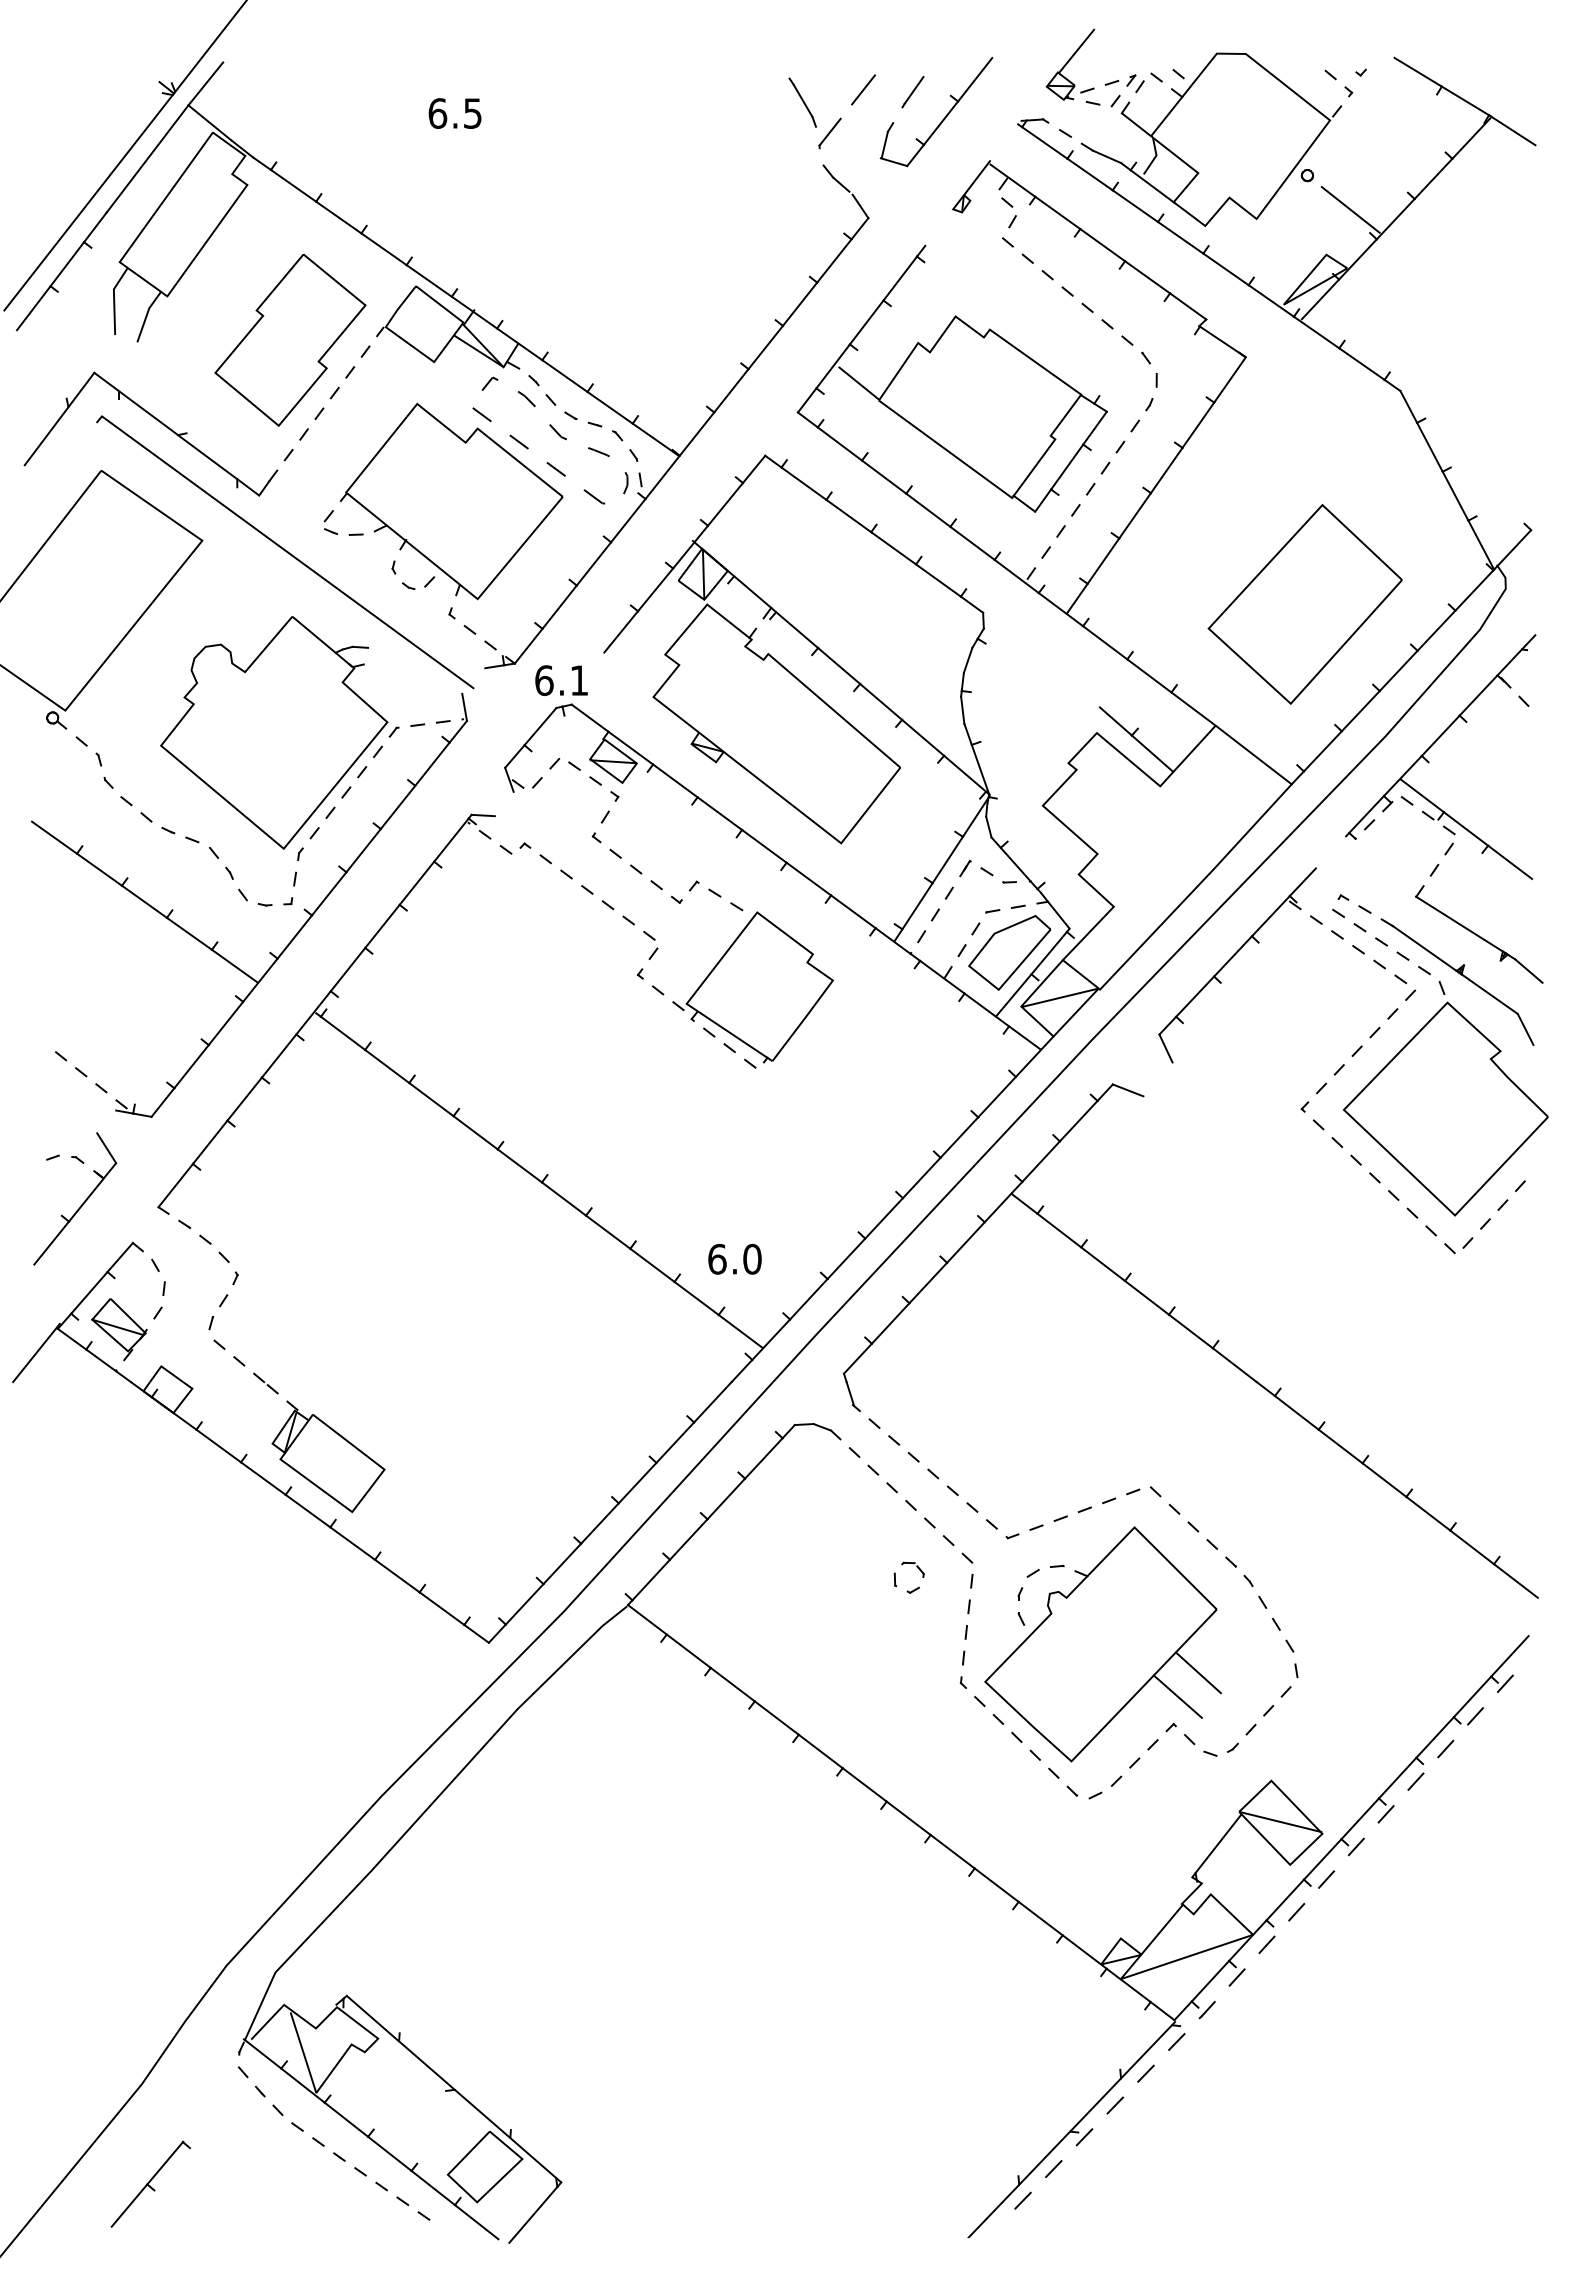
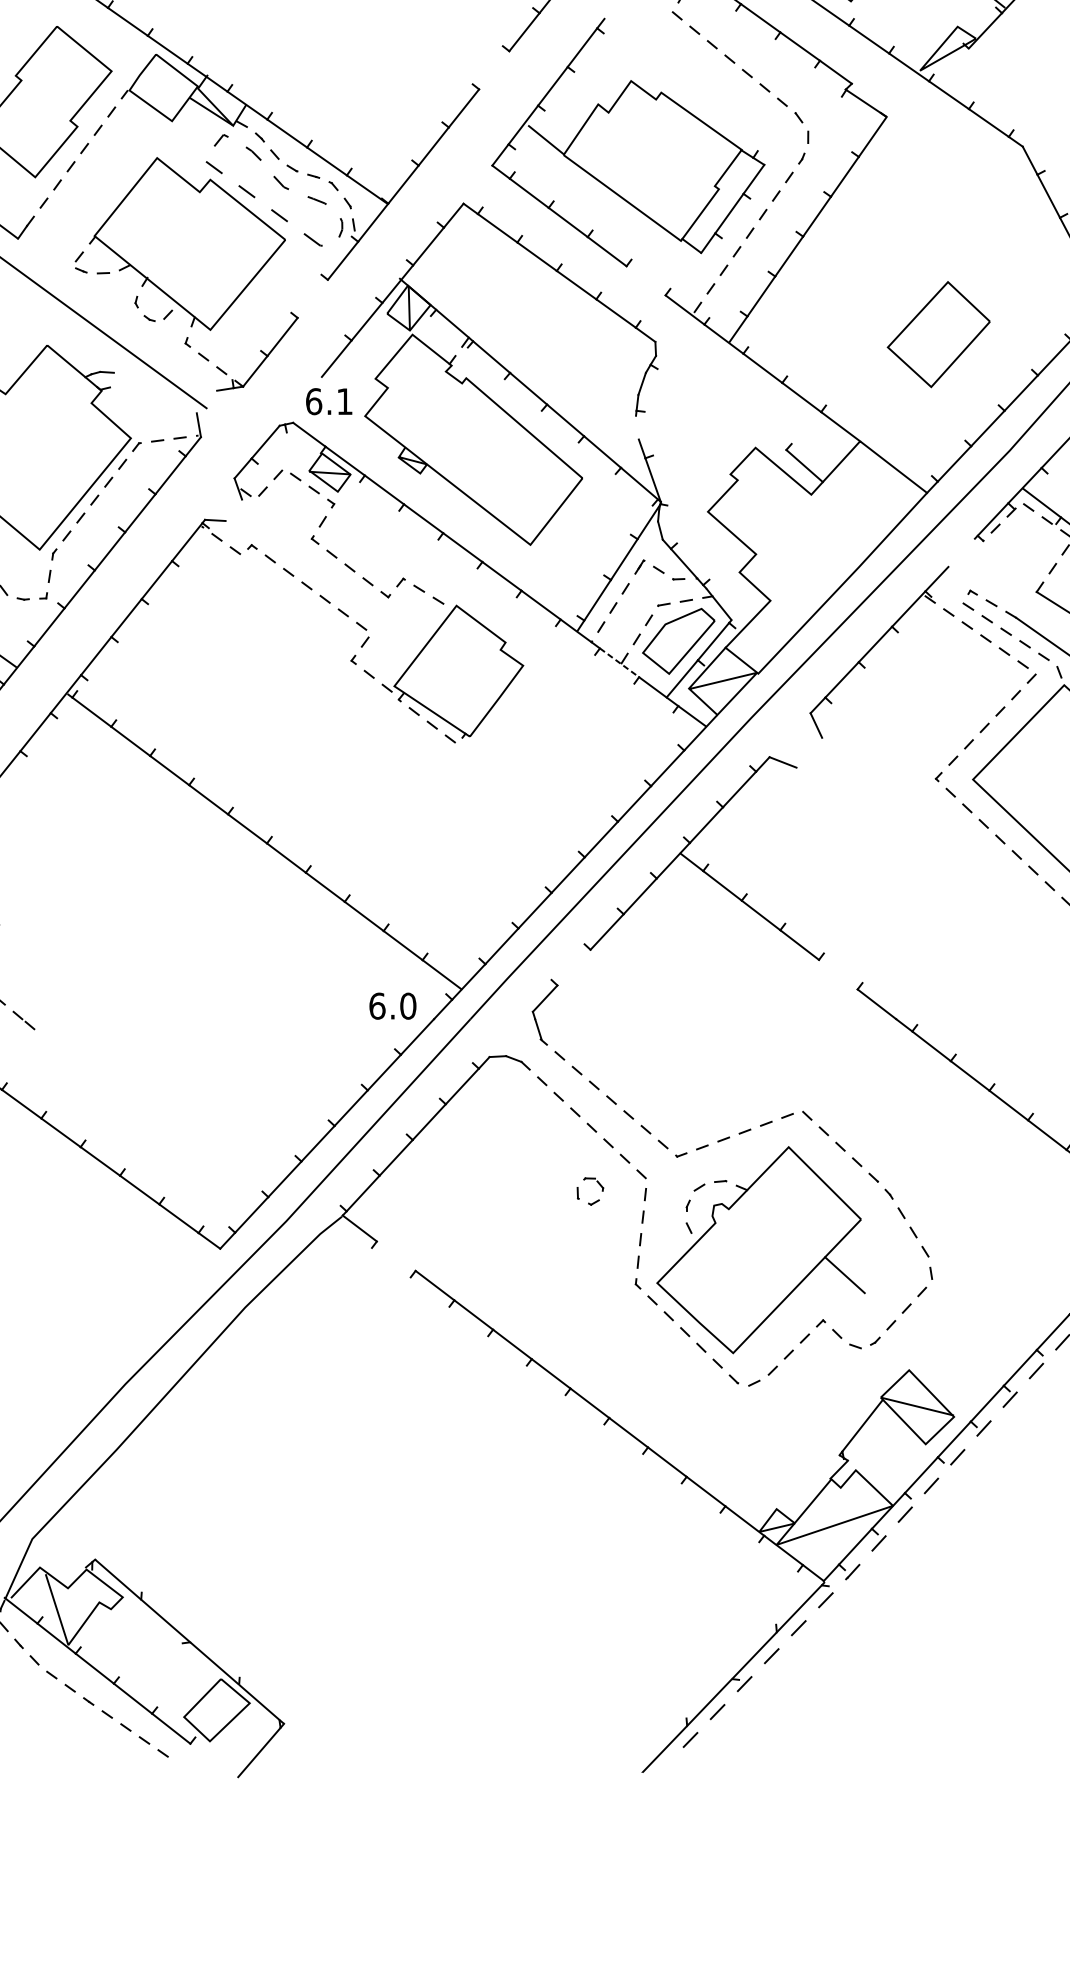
line: (1320, 299) -> (952, 66), removed
line: (799, 303) -> (493, 69), removed
line: (972, 542) -> (646, 280), removed
line: (593, 563) -> (312, 298), removed
part: (1304, 604) -> (938, 334), size x0.6
text: (561, 680) -> (329, 401), moved
line: (962, 709) -> (637, 427), removed
line: (1115, 721) -> (771, 437), removed
line: (942, 977) -> (619, 663), solid -> dashed
text: (734, 1258) -> (392, 1005), moved
line: (890, 1323) -> (573, 967), removed
line: (1190, 1331) -> (837, 974), removed
part: (328, 1456) -> (79, 1084), removed
line: (688, 1650) -> (396, 1255), removed
line: (1177, 1696) -> (826, 1296), removed
line: (476, 2222) -> (209, 1759), removed

